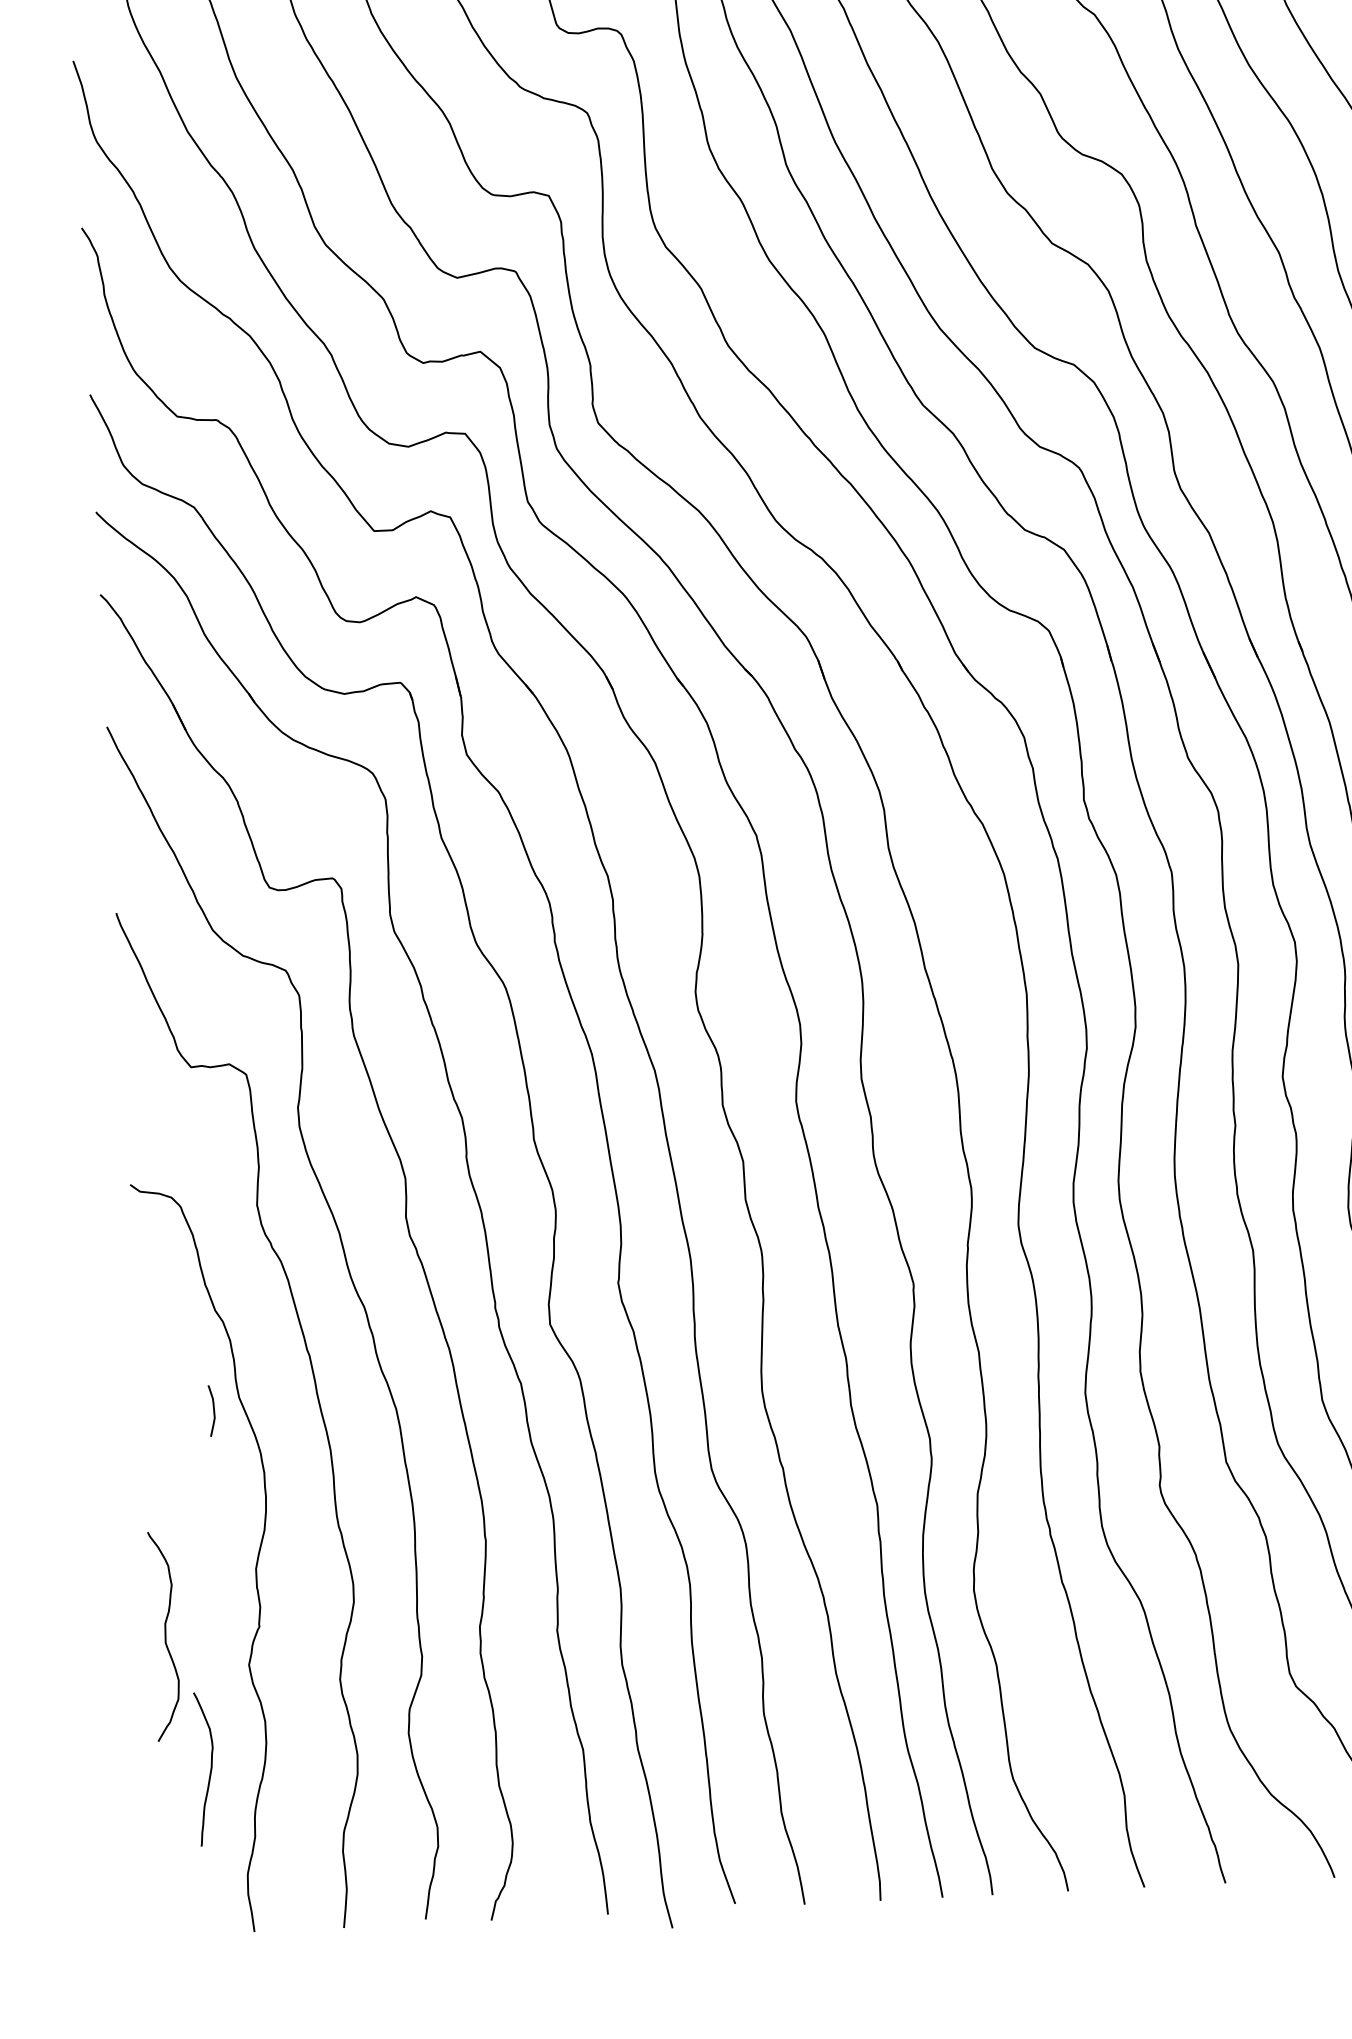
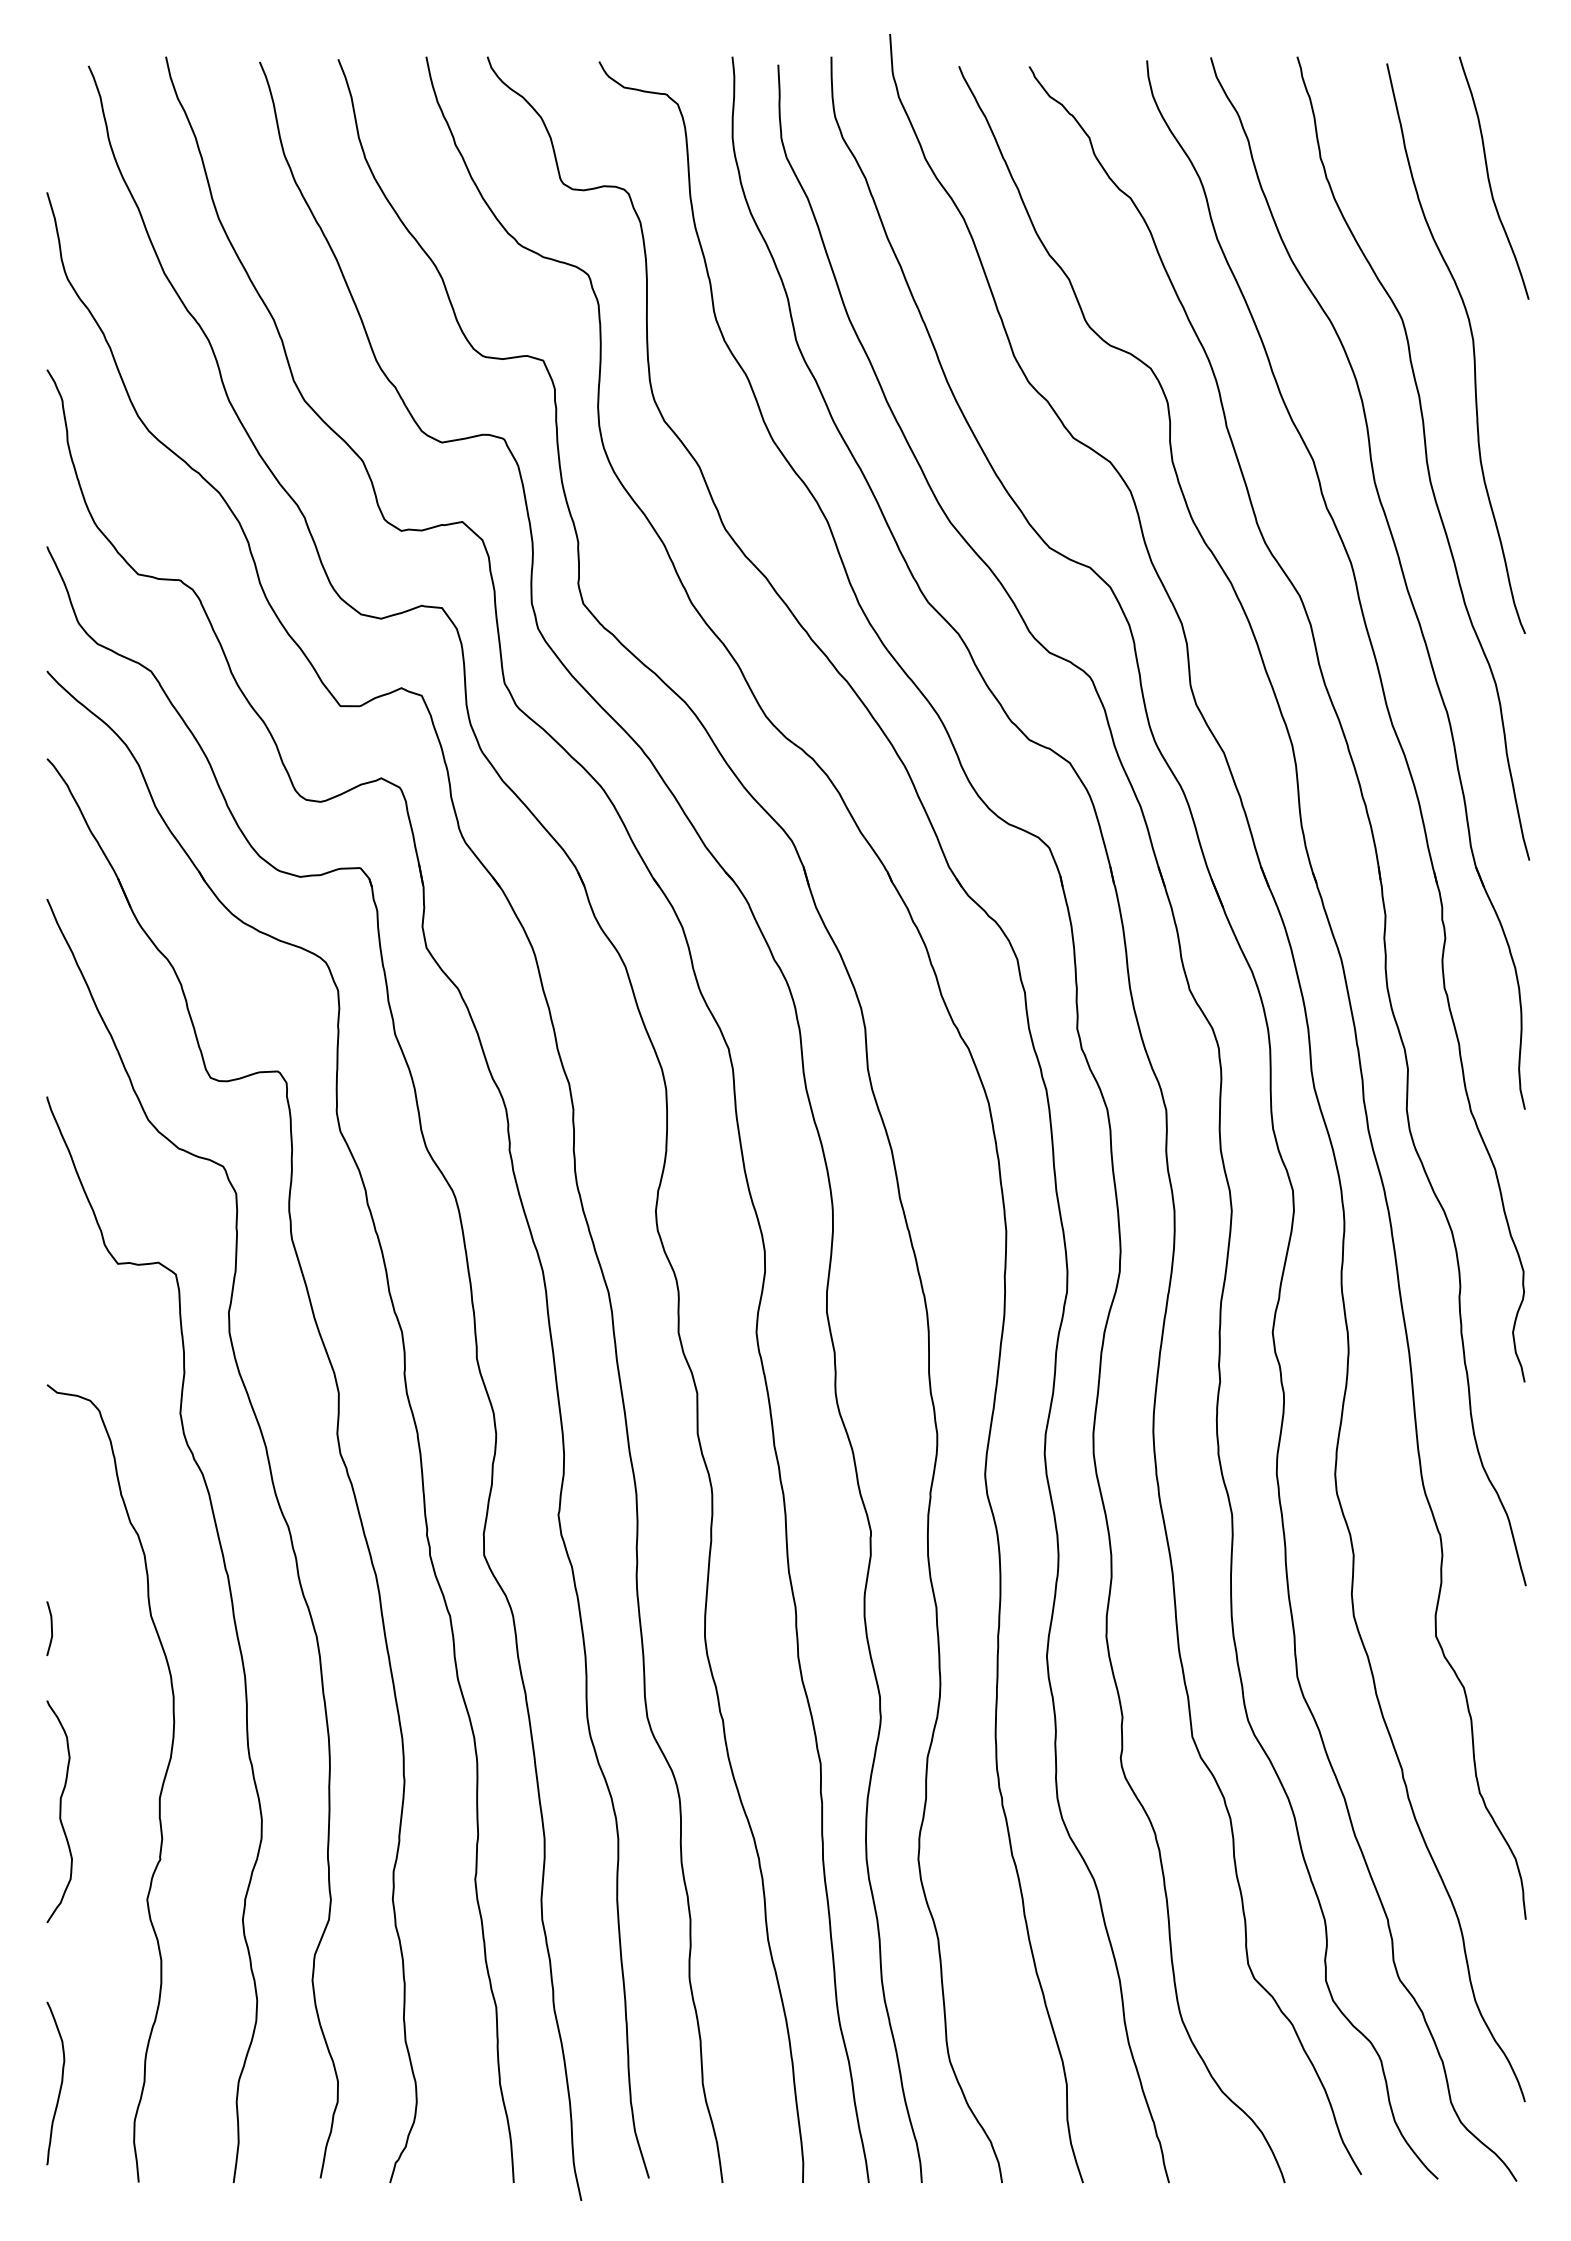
curve: (213, 1410) -> (51, 1628), moved
curve: (164, 1636) -> (59, 1811), moved
curve: (210, 1768) -> (60, 2083), moved

